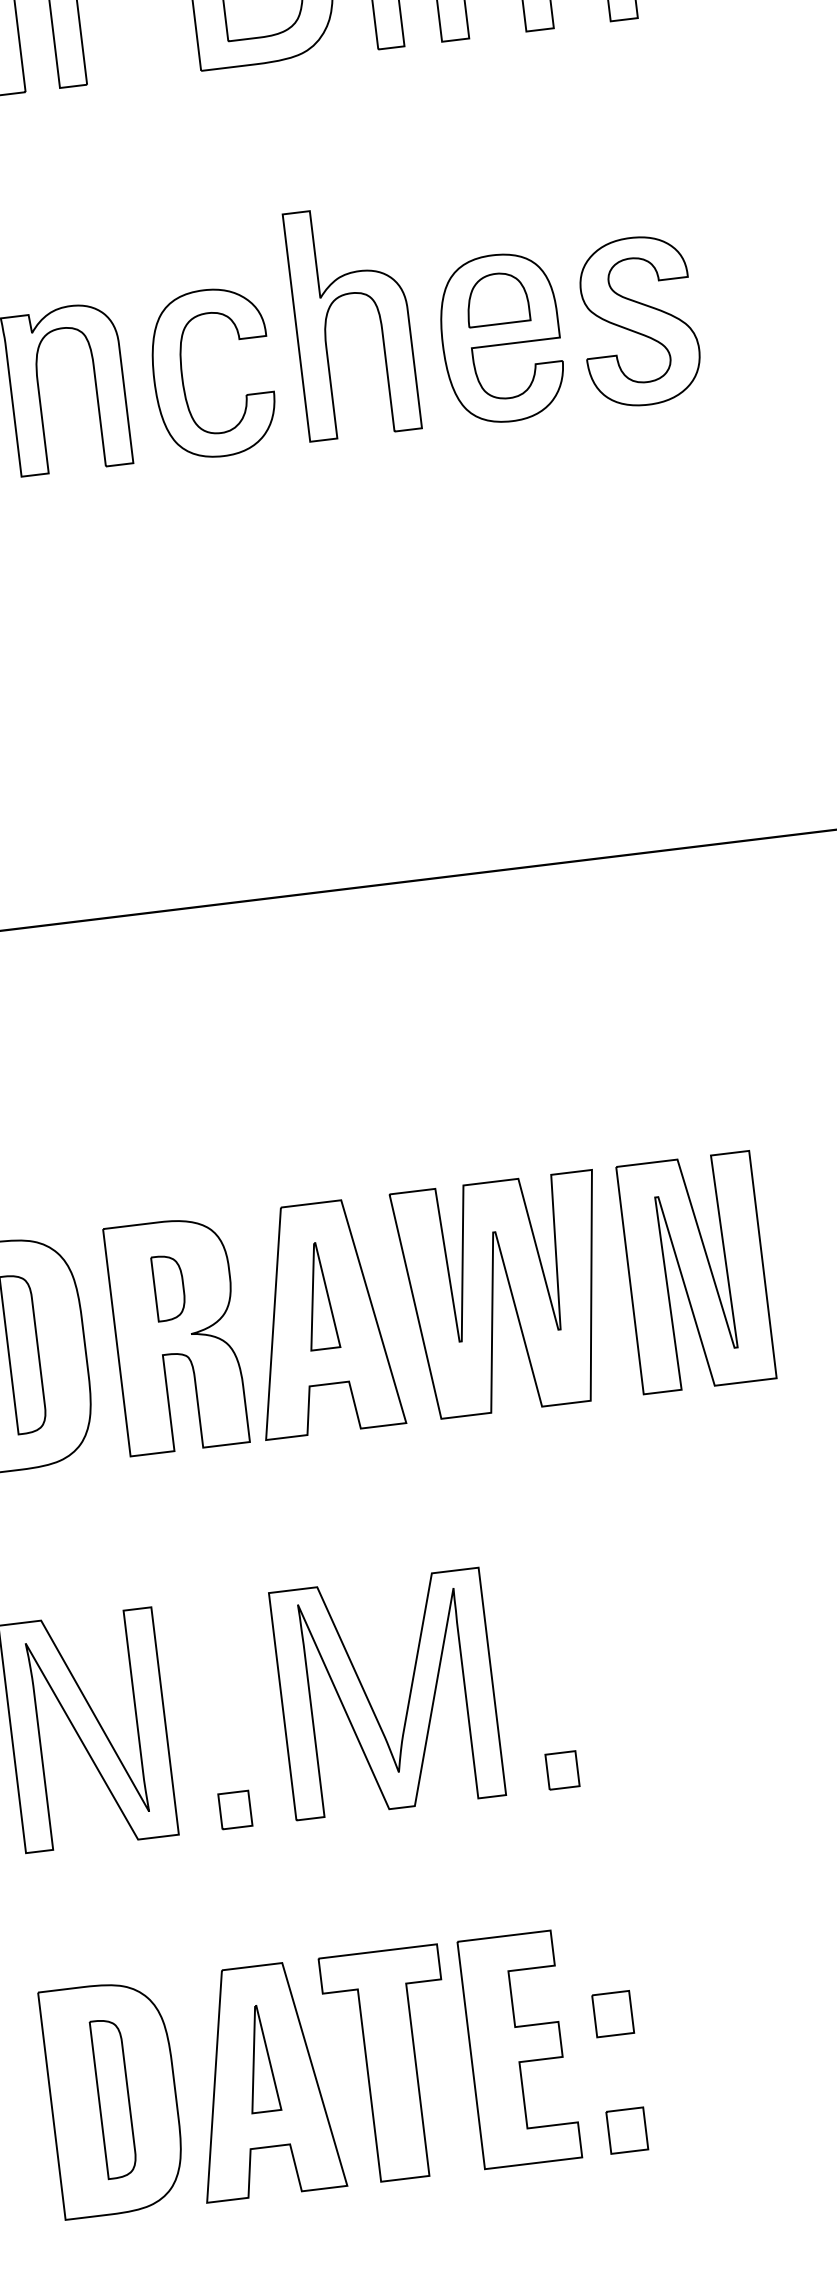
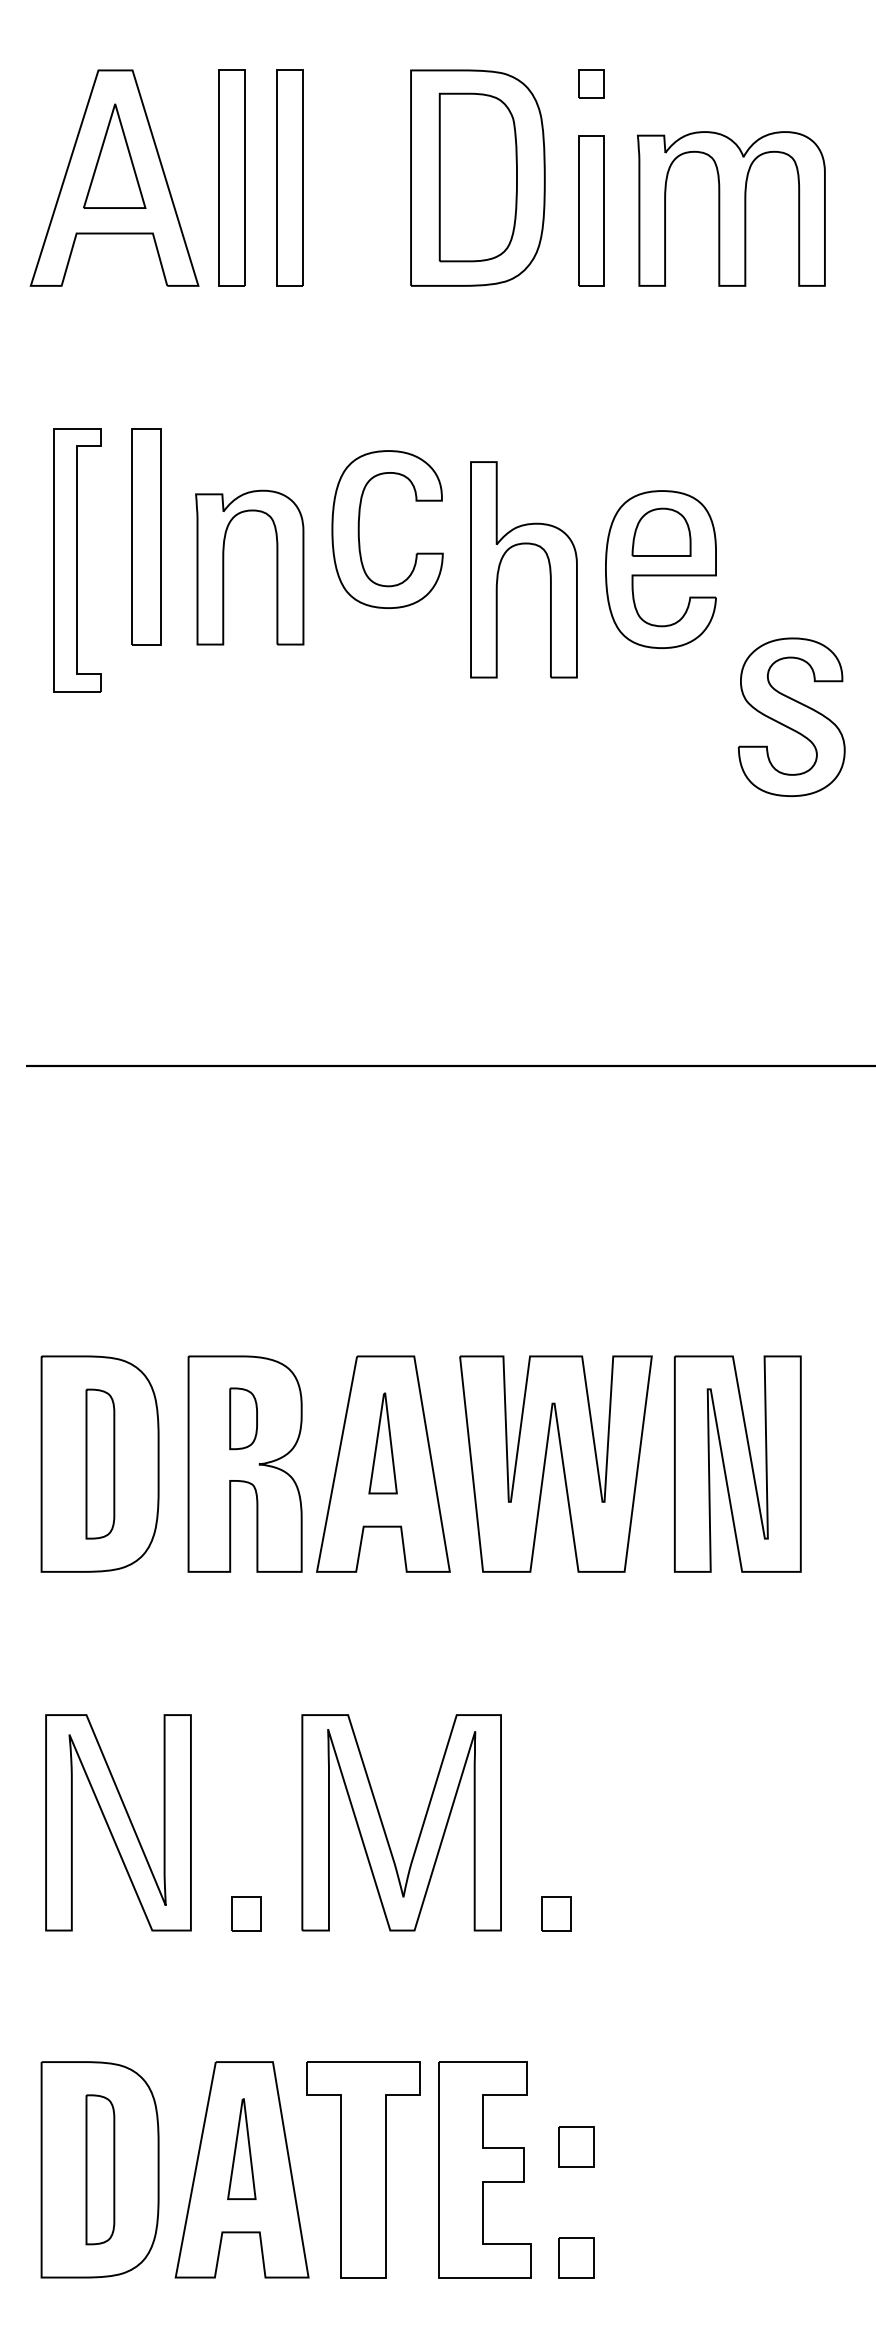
part: (328, 314) -> (502, 560), moved
part: (638, 320) -> (791, 716), moved
part: (182, 376) -> (359, 529), moved

